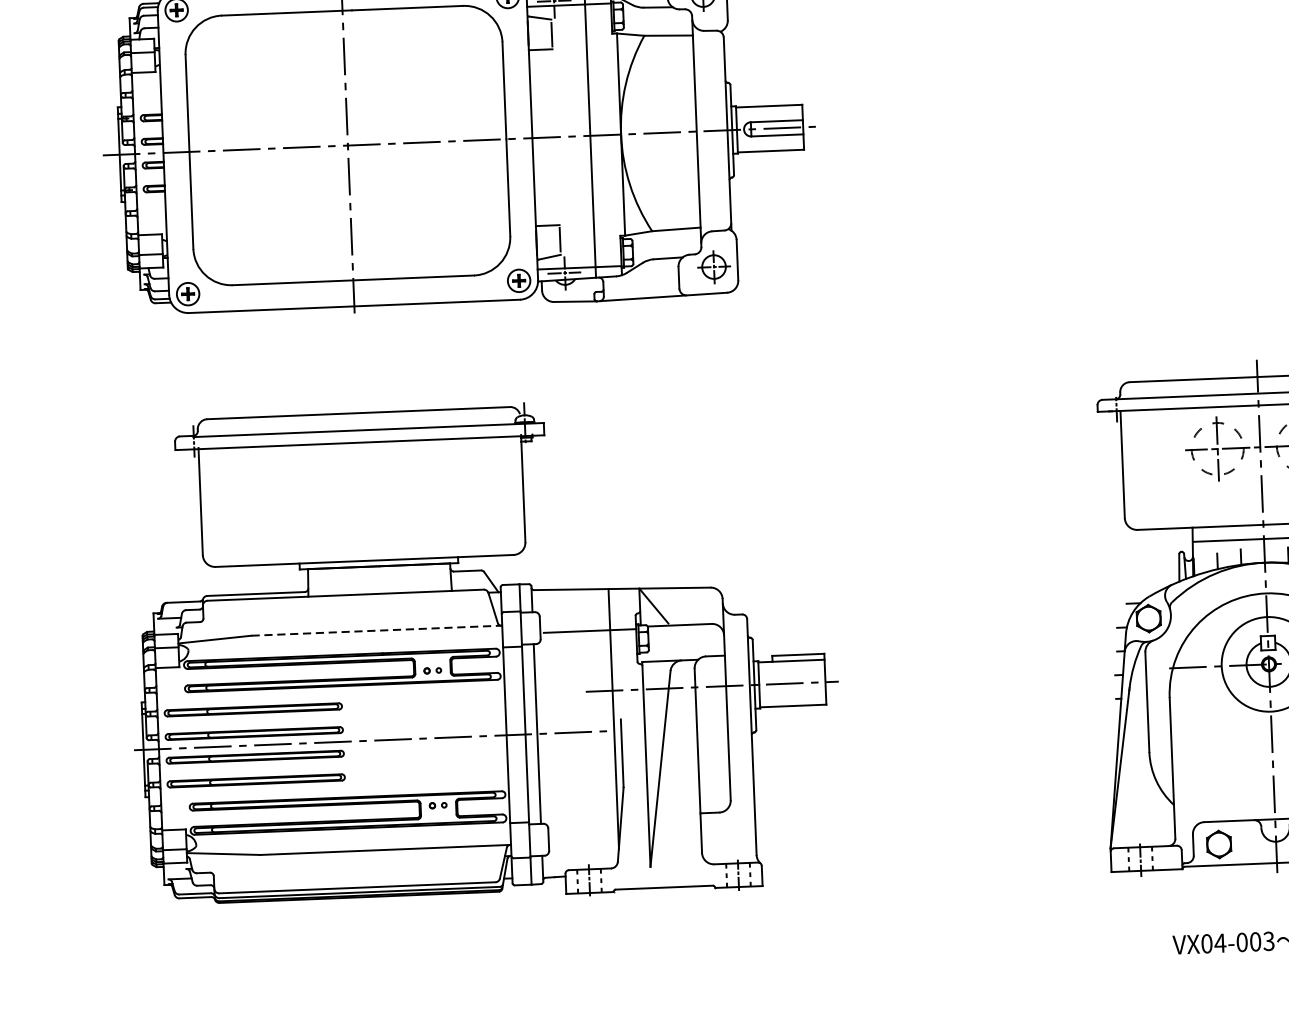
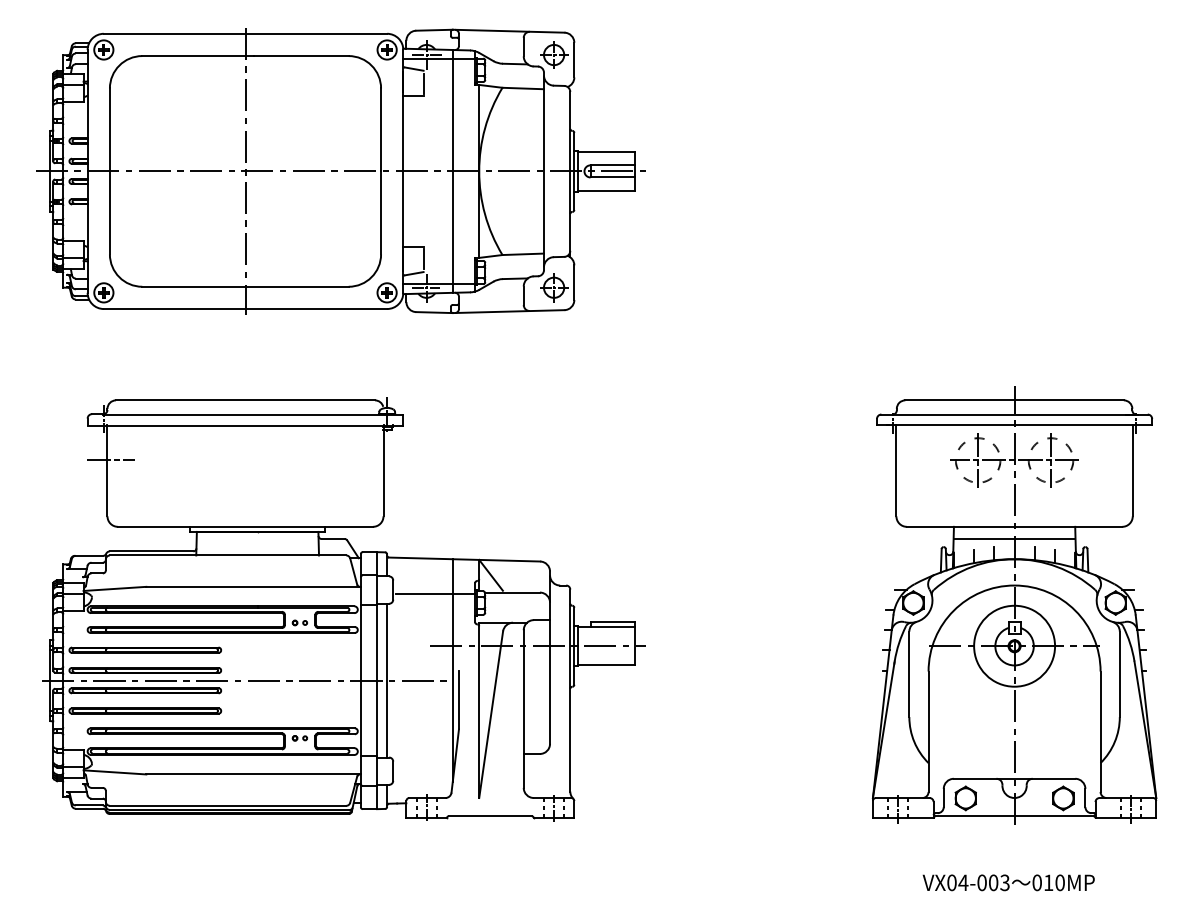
line: (203, 489) -> (110, 460), added
line: (377, 630) -> (254, 586), dashed -> solid

